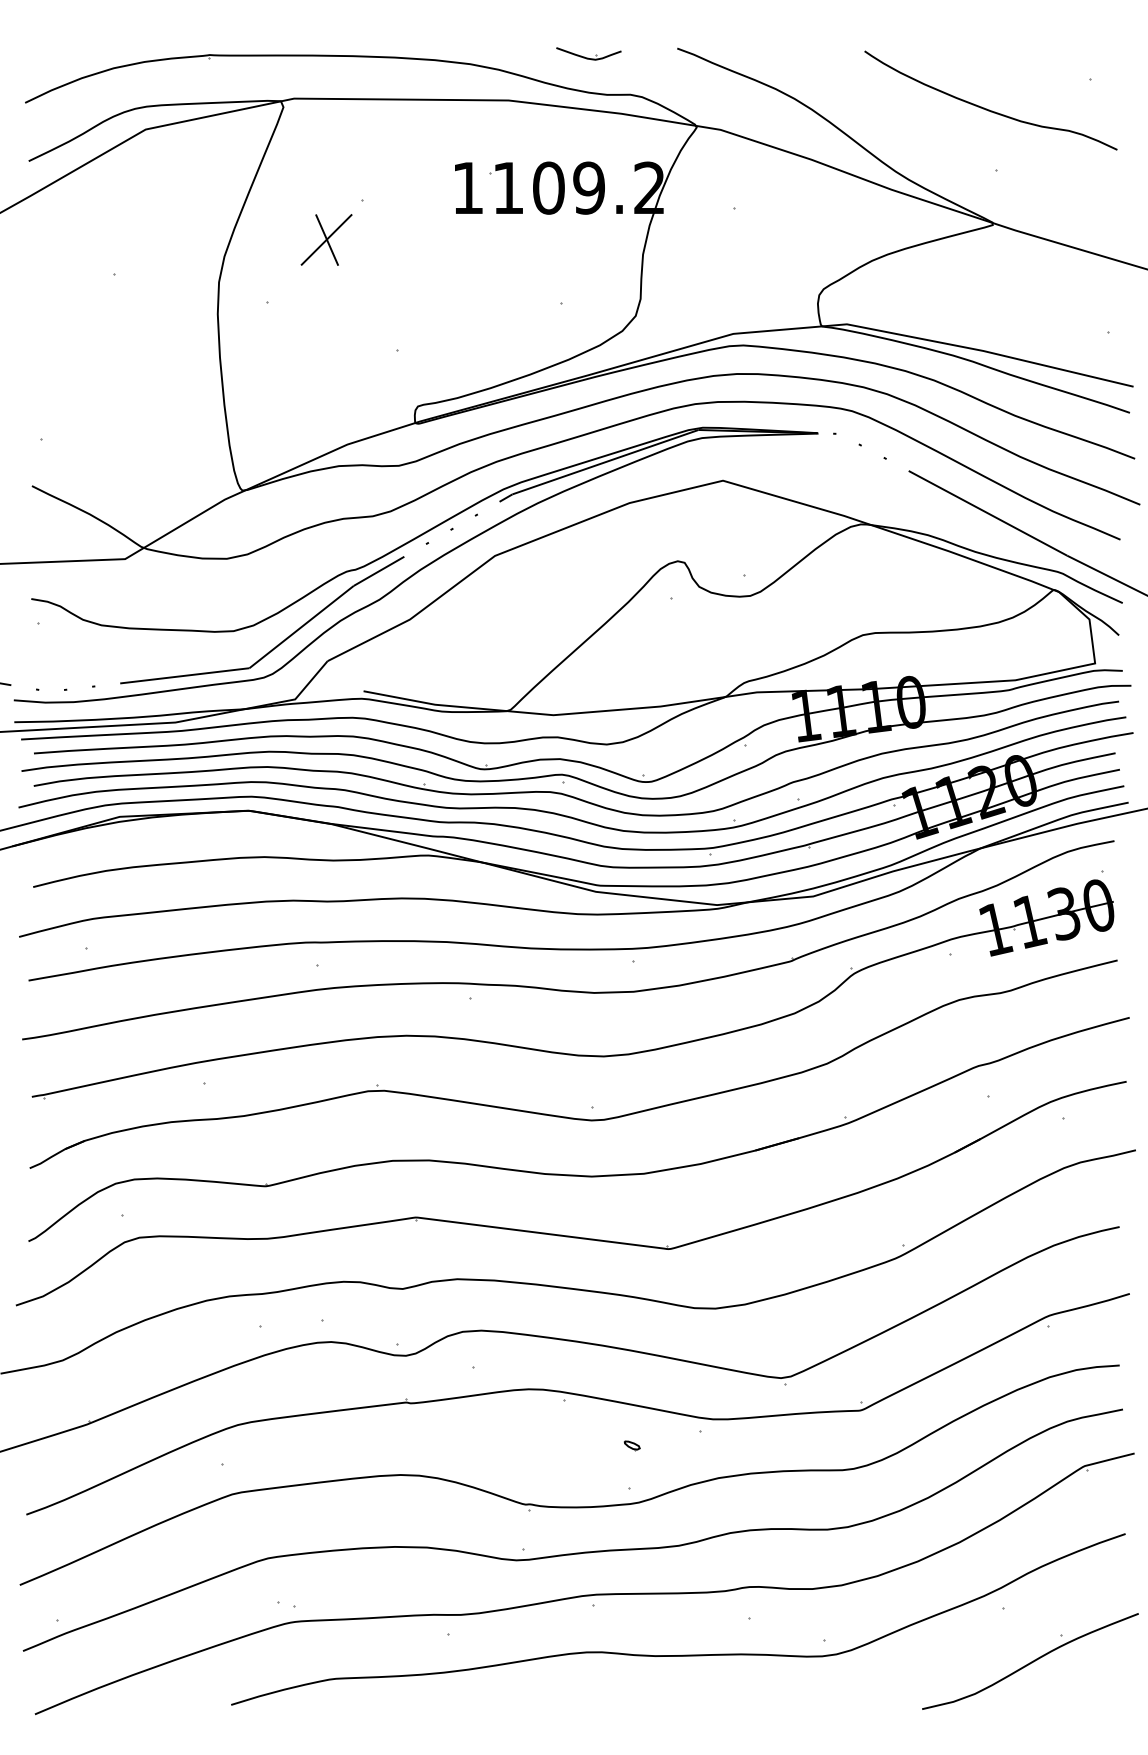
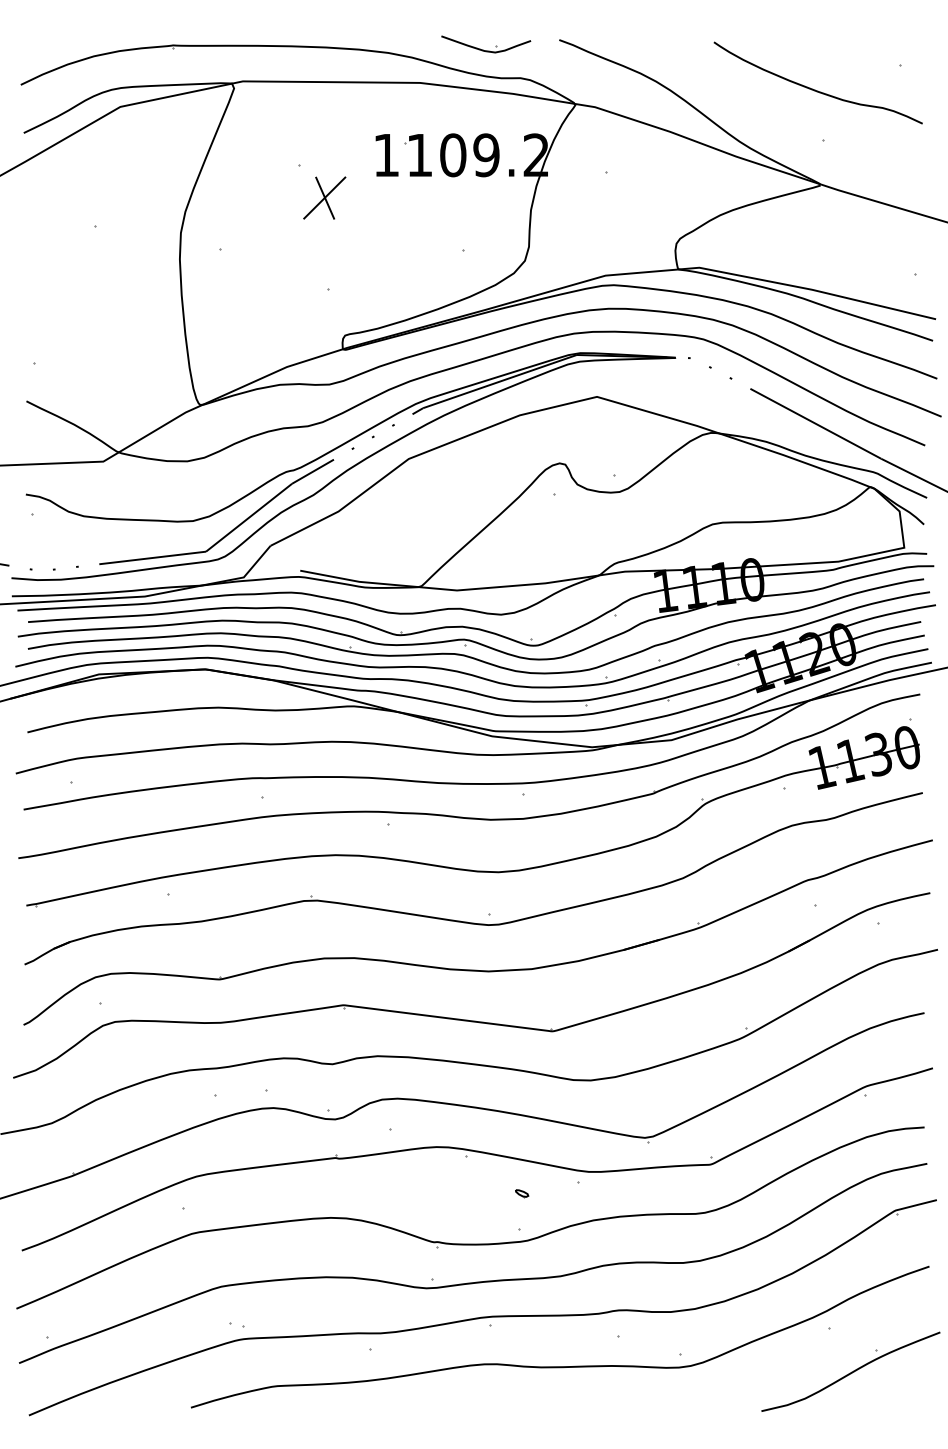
part: (589, 53) -> (486, 44), size x1.67
part: (326, 239) -> (324, 197), moved

